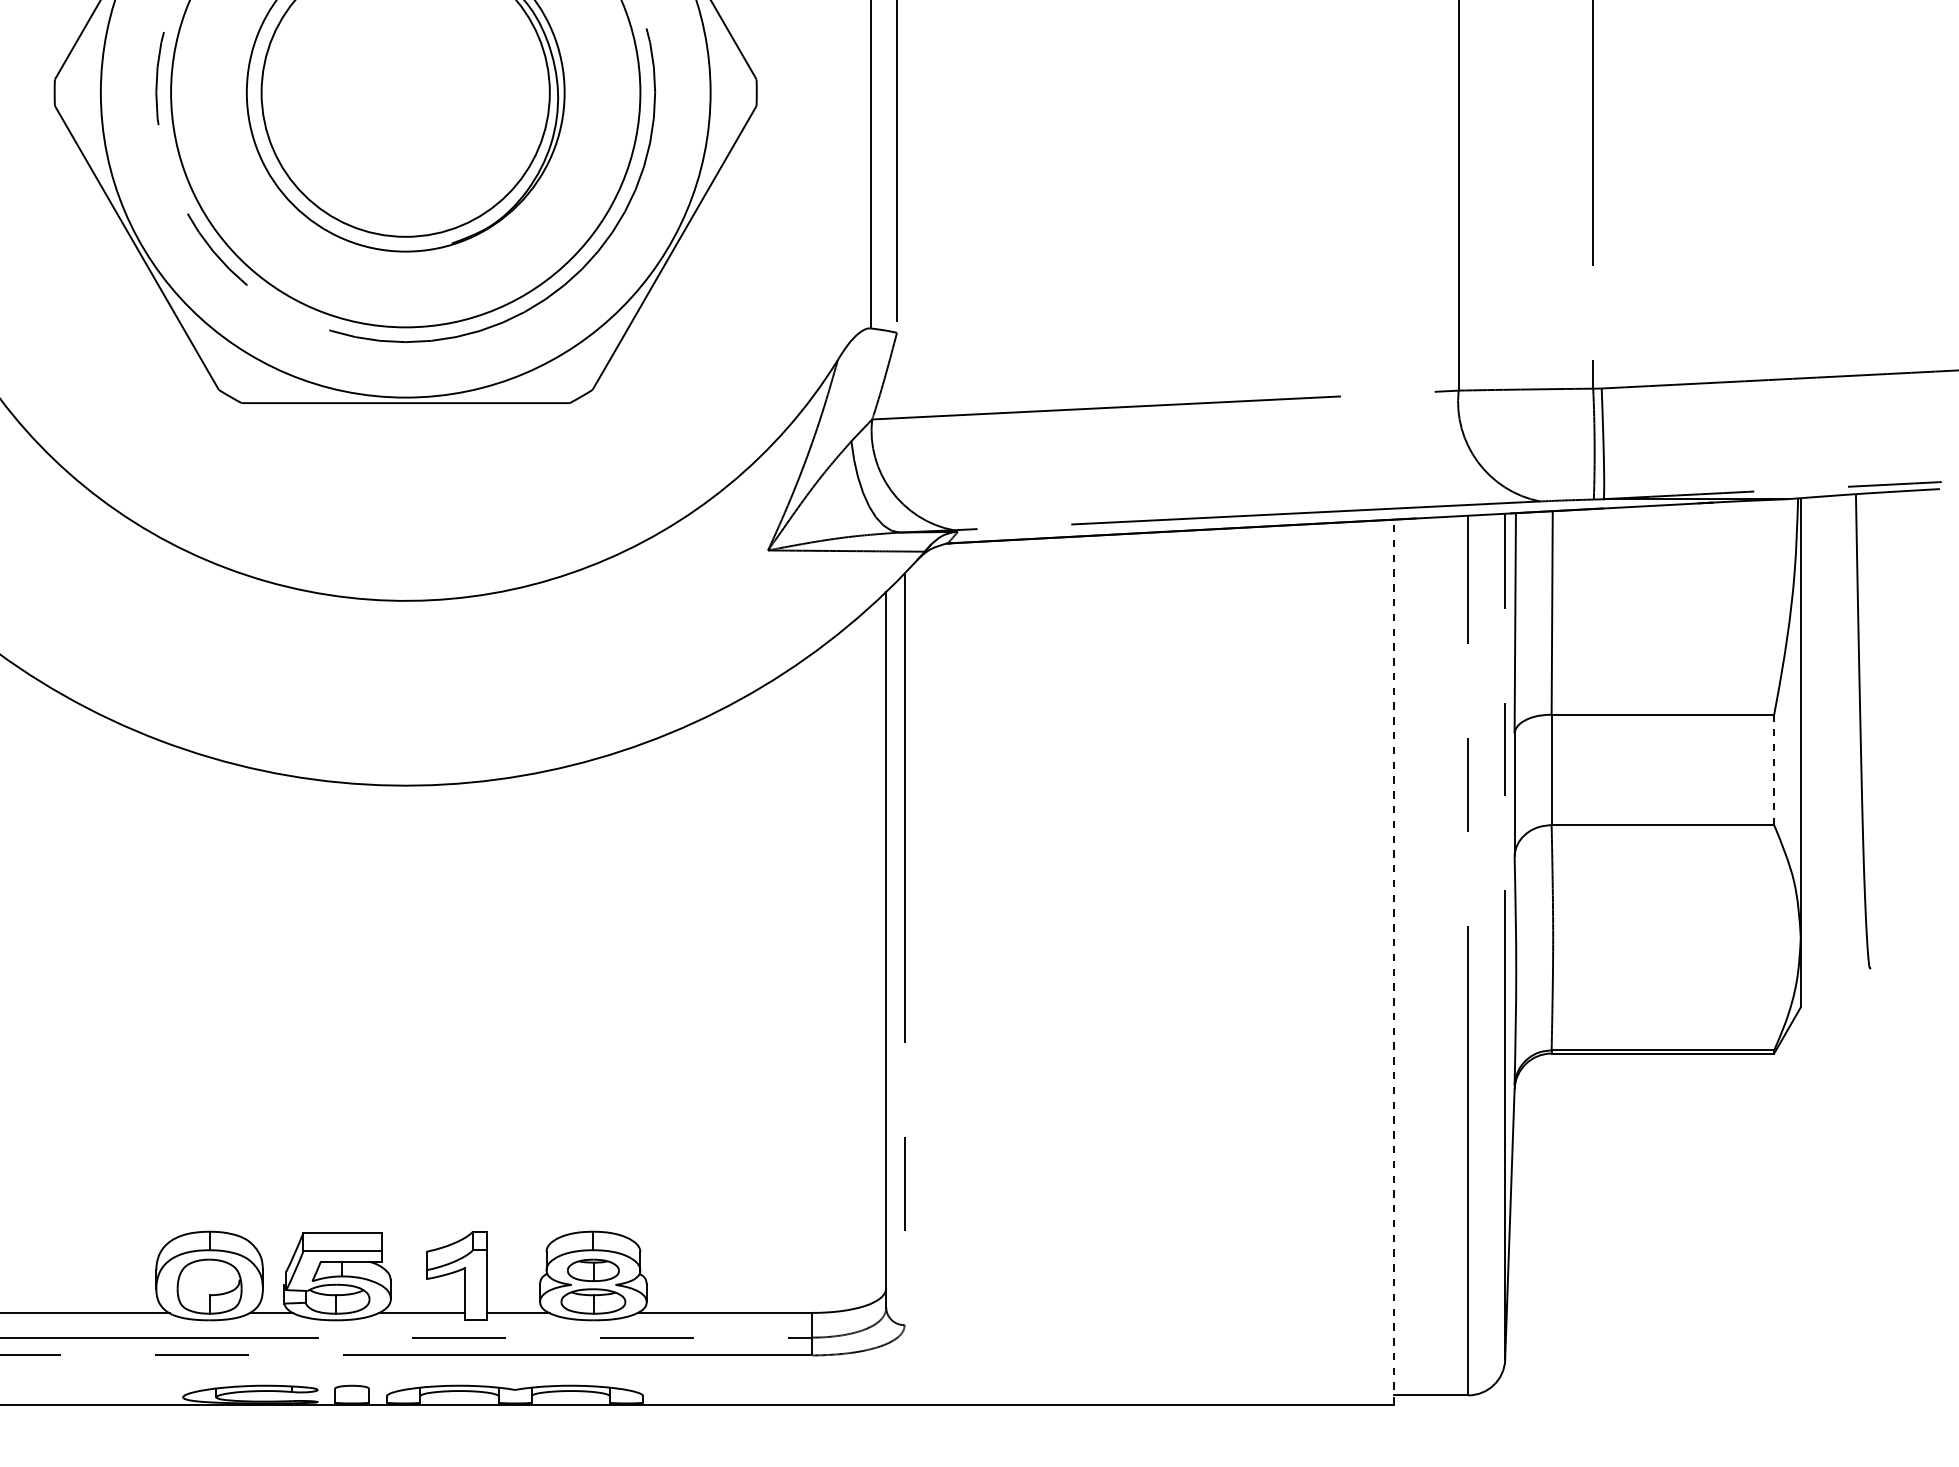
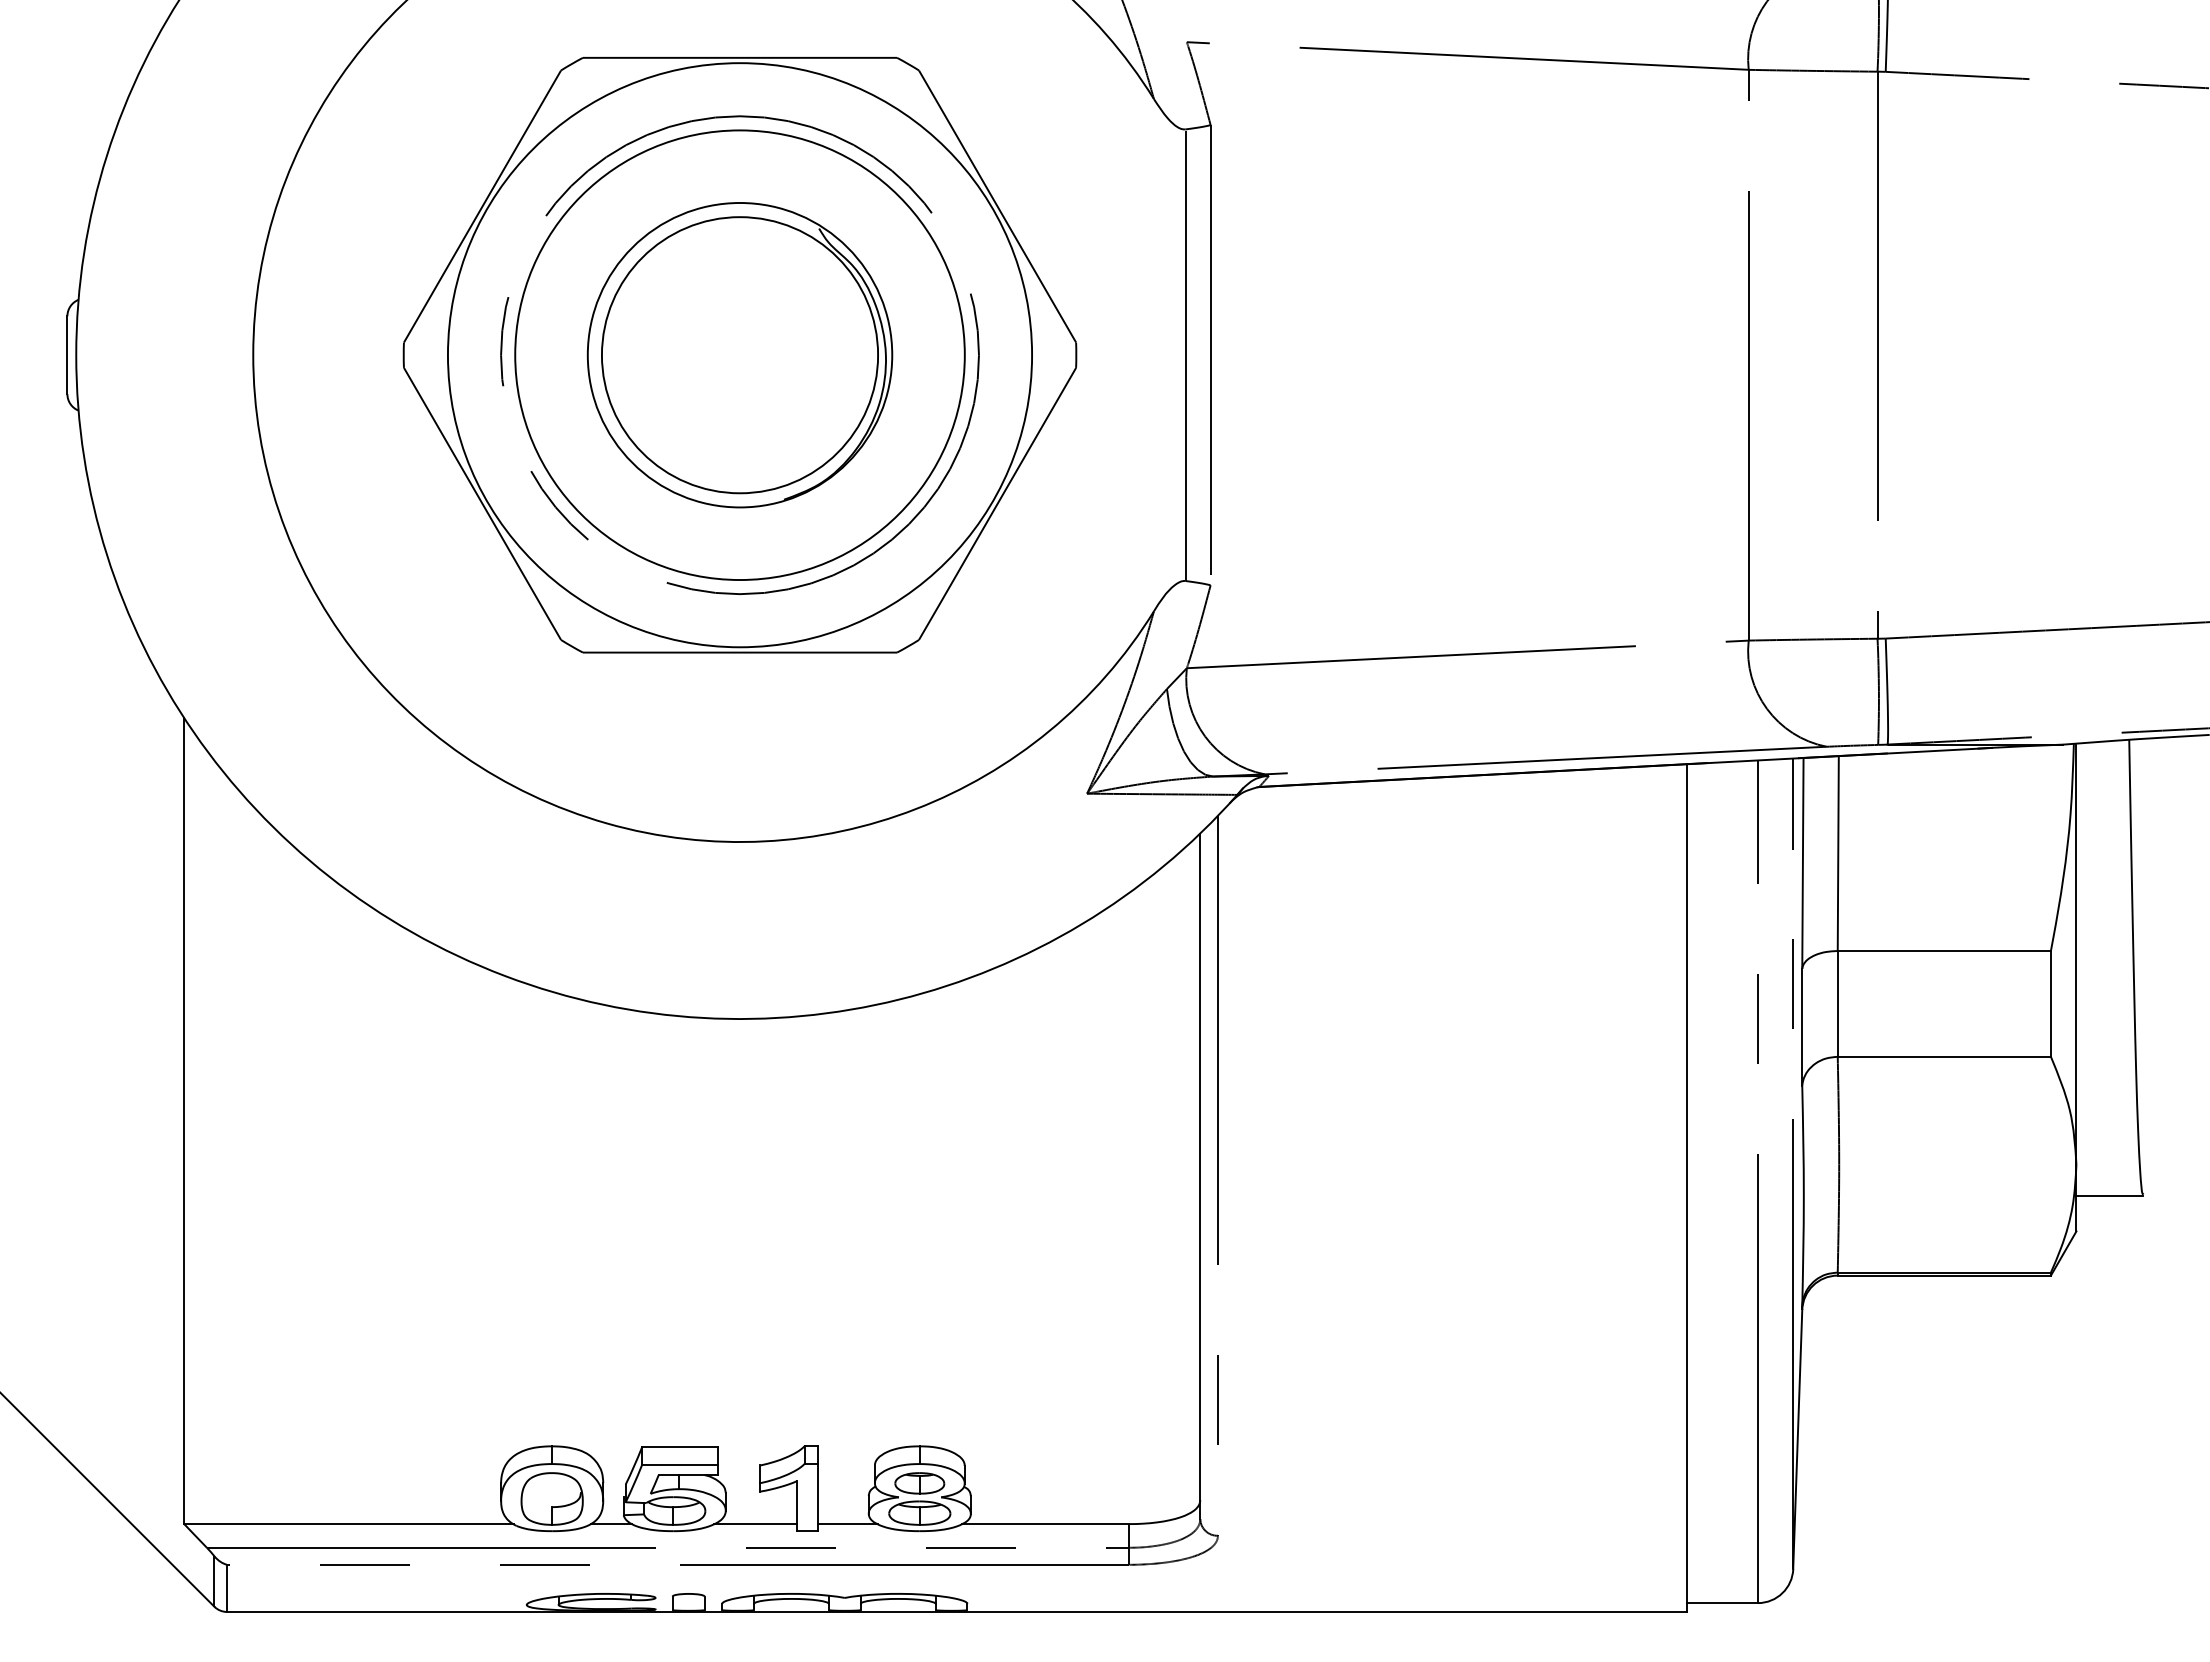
line: (1773, 769) -> (2050, 1003), dashed -> solid
line: (1394, 962) -> (1687, 1188), dashed -> solid
line: (1835, 970) -> (2109, 1196), added

